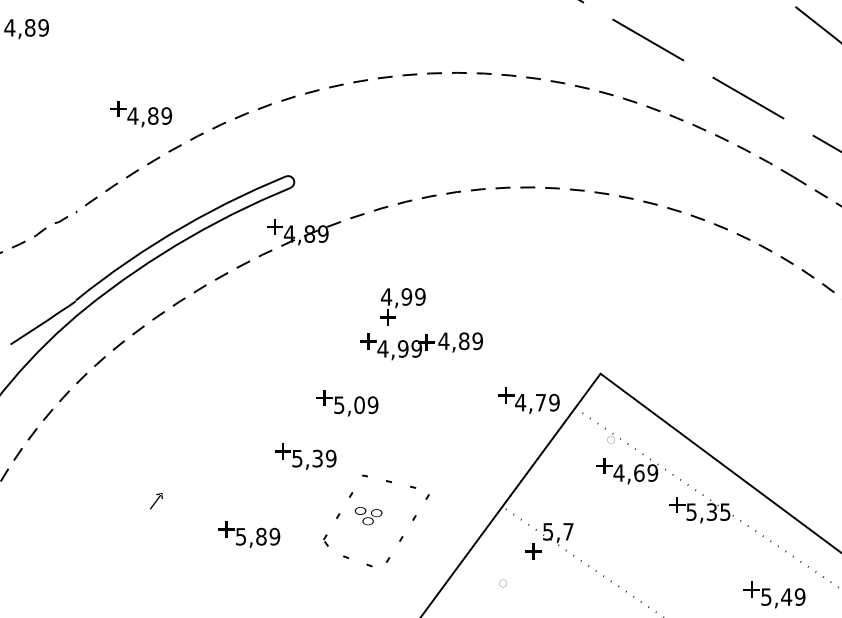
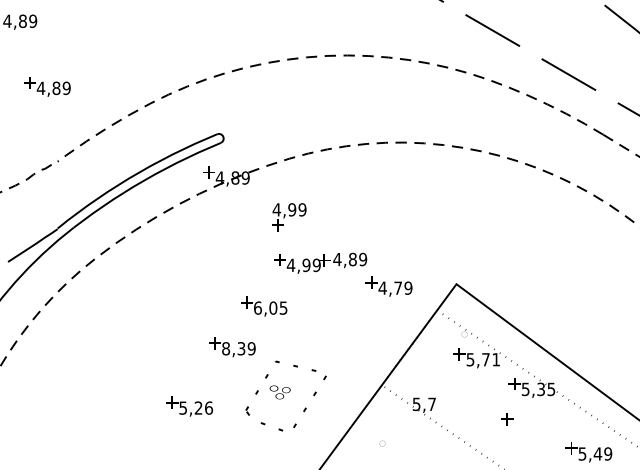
text: (141, 113) -> (47, 86), moved
text: (403, 307) -> (289, 217), moved
text: (528, 400) -> (388, 286), moved
text: (355, 404) -> (270, 307), 5,09 -> 6,05
text: (298, 458) -> (226, 348), 5,39 -> 8,39
text: (636, 472) -> (483, 359), 4,69 -> 5,71
part: (155, 501) -> (118, 381), removed
text: (267, 535) -> (203, 407), 5,89 -> 5,26
part: (533, 551) -> (507, 419), moved

